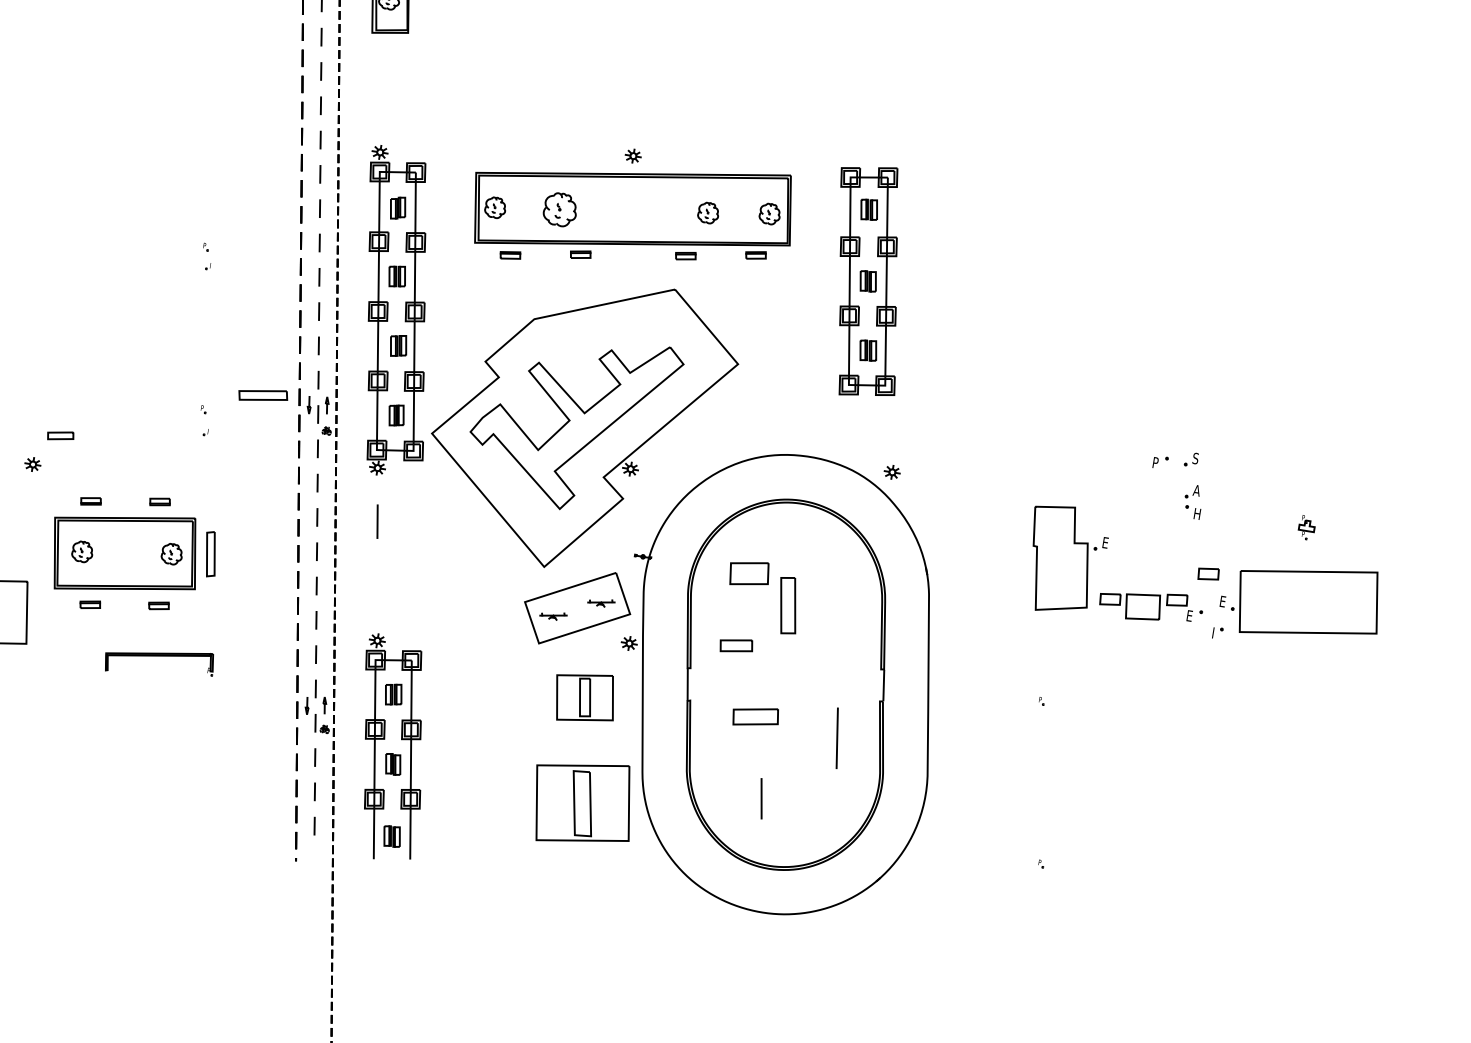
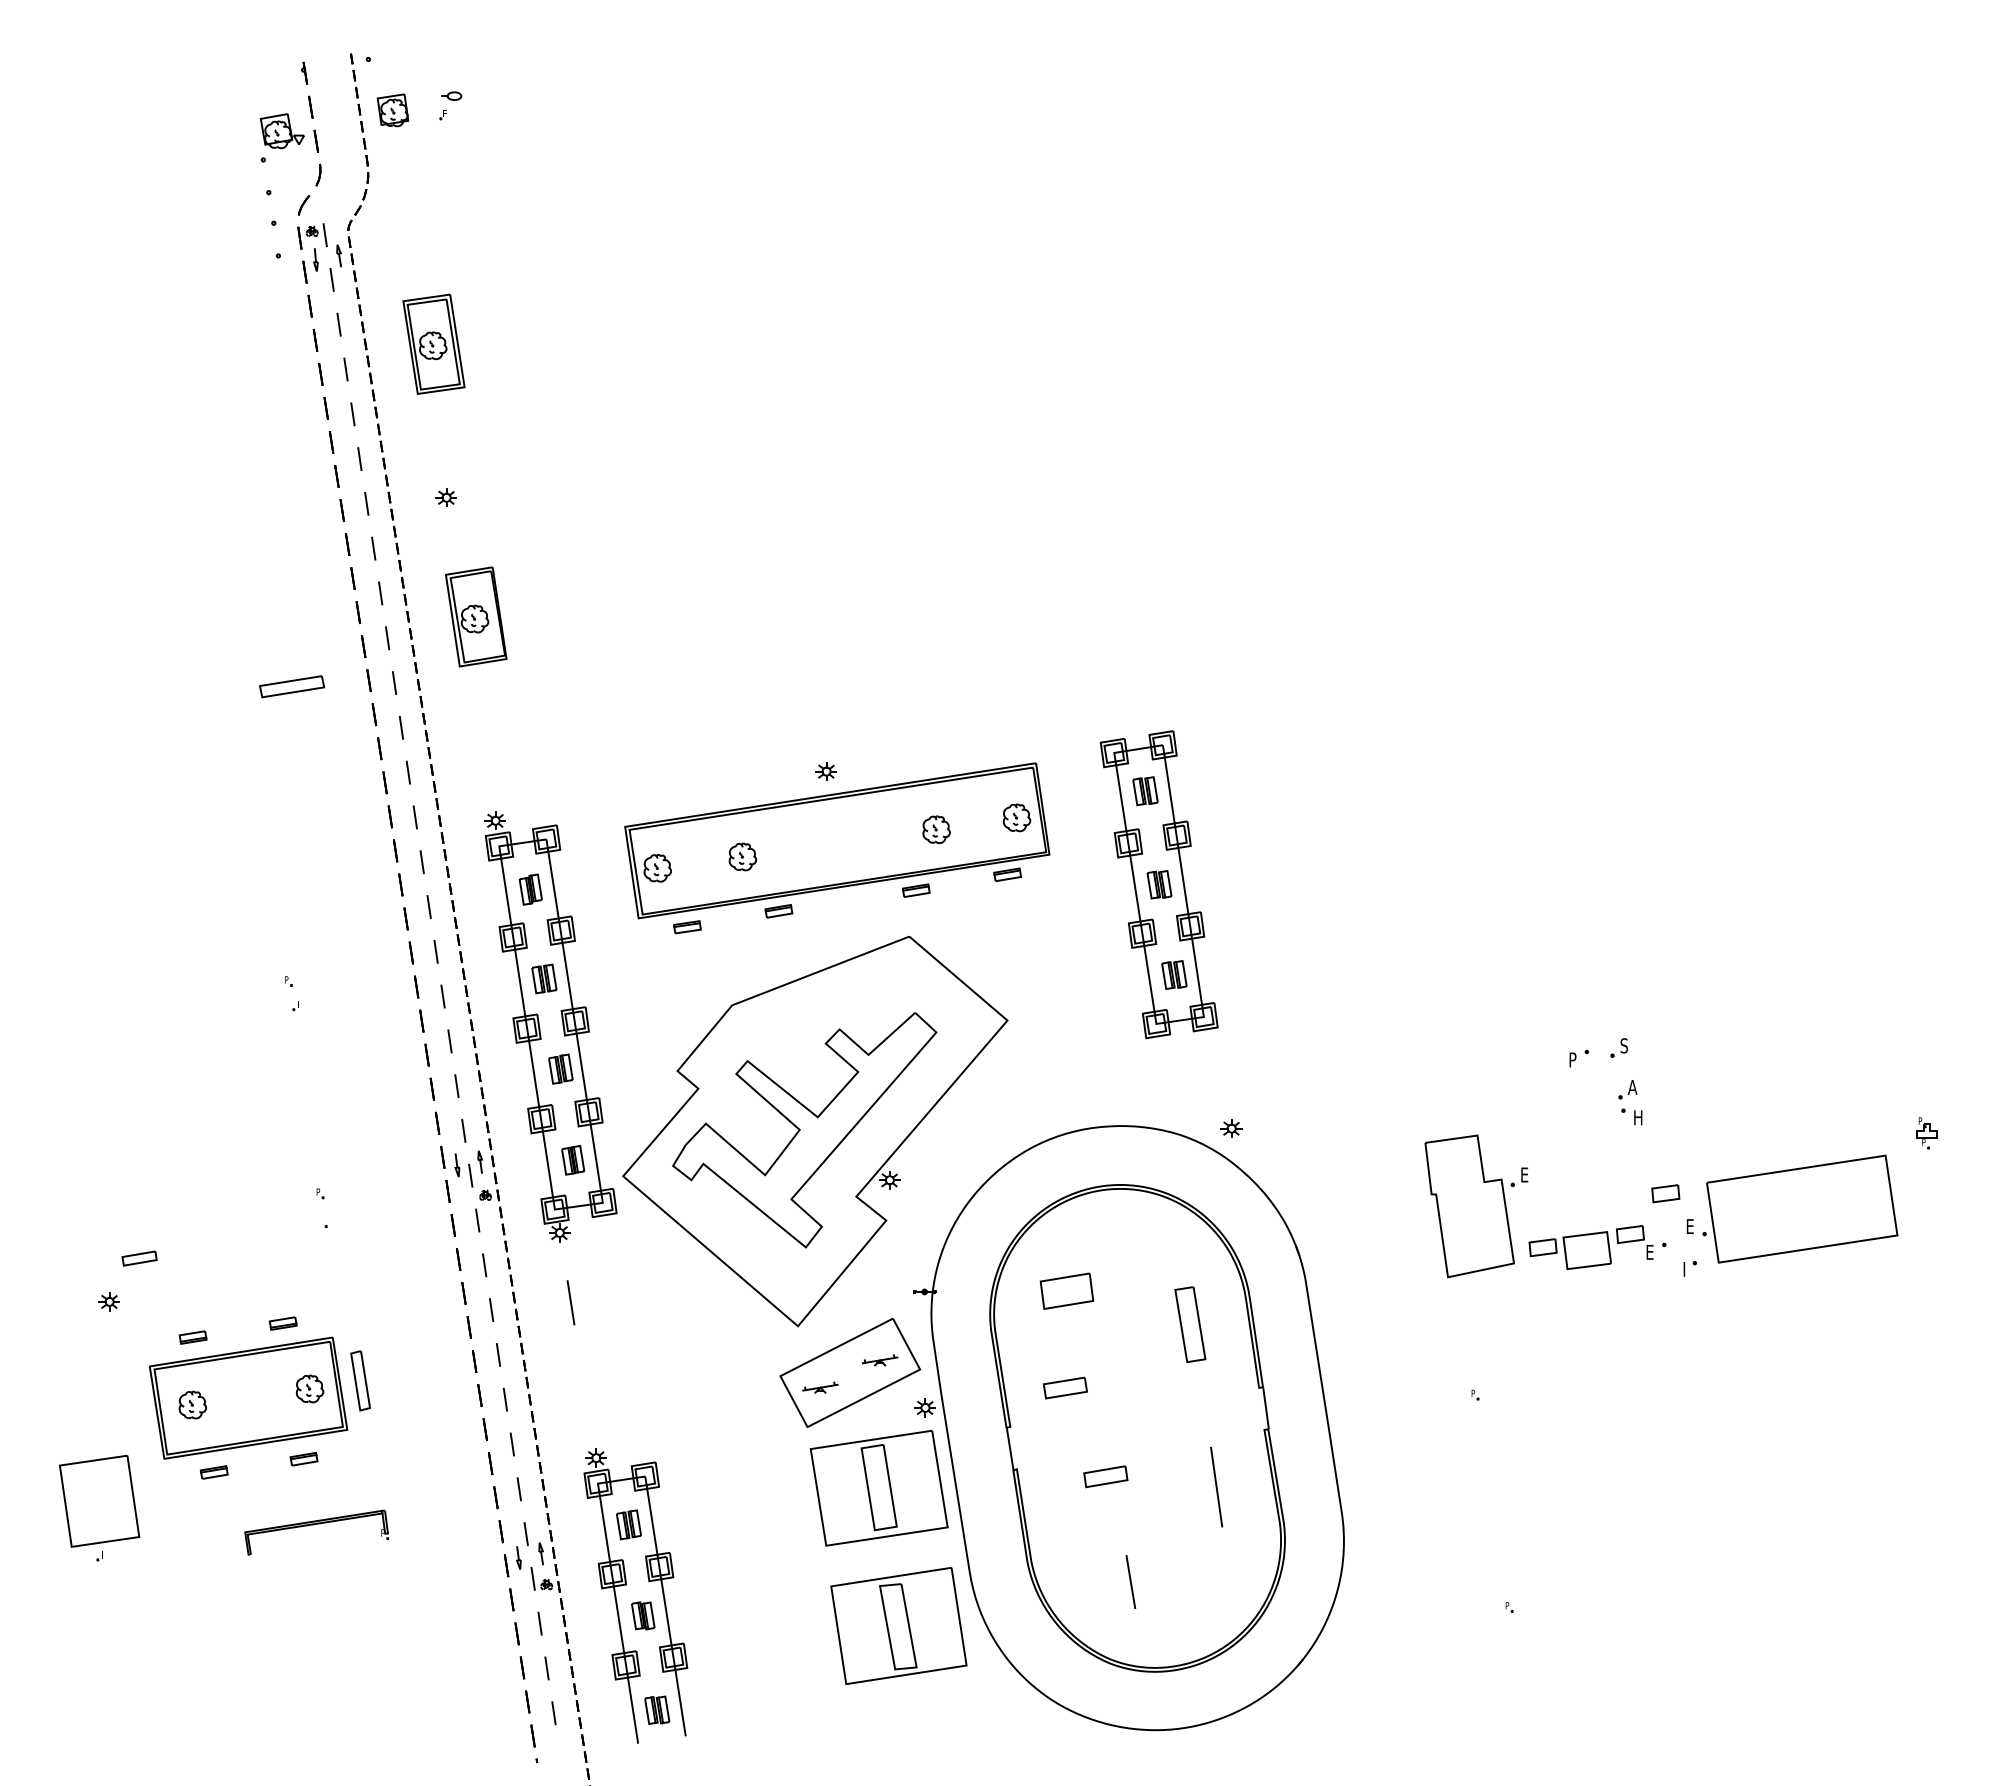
part: (560, 209) -> (742, 856), size x0.62
part: (263, 395) -> (292, 686), moved
part: (1306, 527) -> (1926, 1133), moved
part: (788, 605) -> (1190, 1324), moved
part: (584, 697) -> (878, 1487), size x1.67
part: (755, 716) -> (1105, 1476), size x0.71

